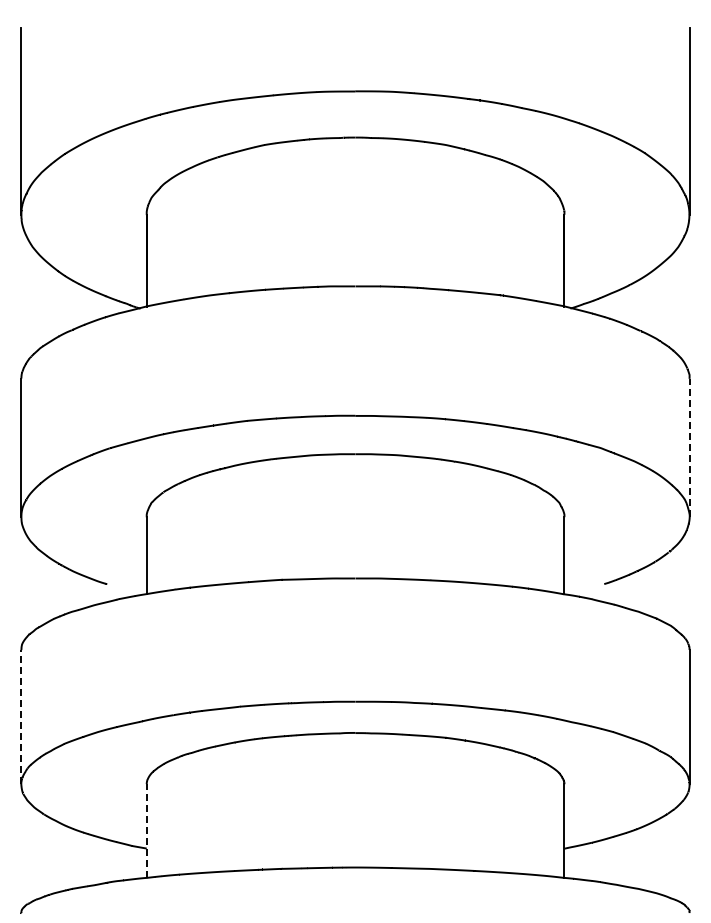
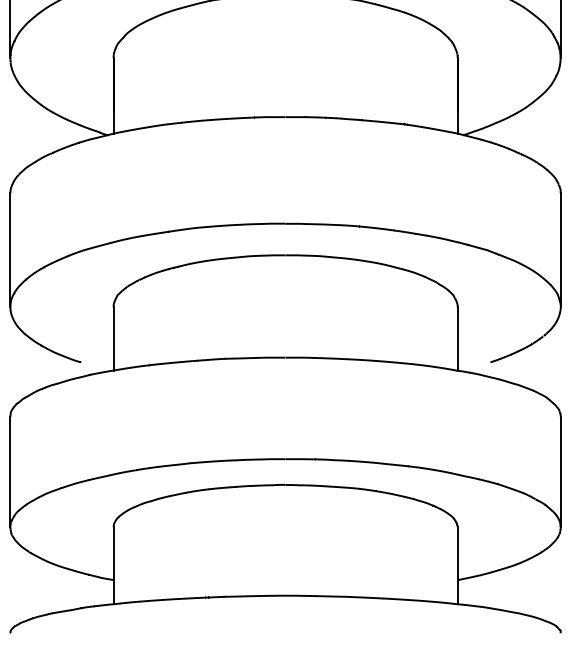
line: (689, 447) -> (560, 249), dashed -> solid
line: (21, 716) -> (10, 471), dashed -> solid
line: (146, 830) -> (113, 565), dashed -> solid

